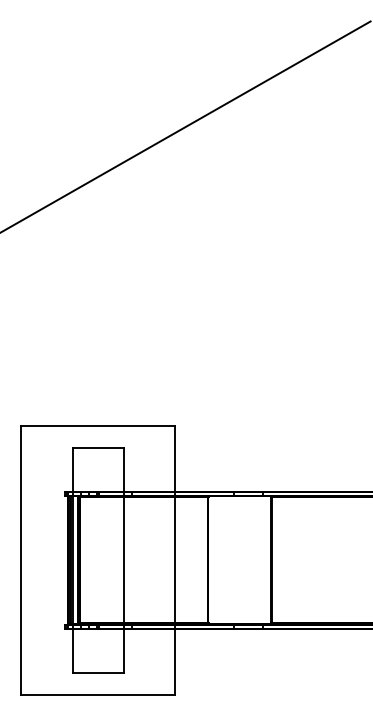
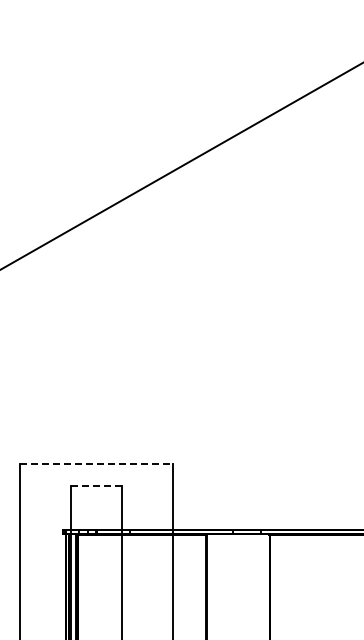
line: (98, 426) -> (96, 464), solid -> dashed
line: (98, 447) -> (96, 485), solid -> dashed

